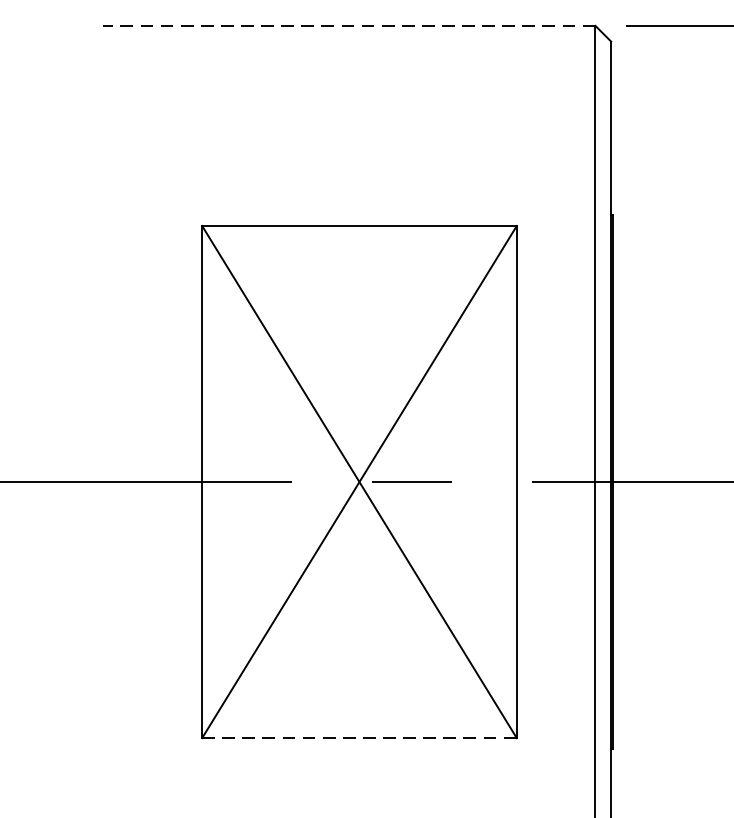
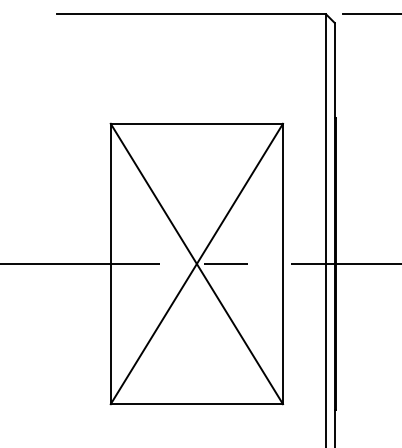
line: (349, 26) -> (191, 14), dashed -> solid
line: (360, 738) -> (197, 404), dashed -> solid

